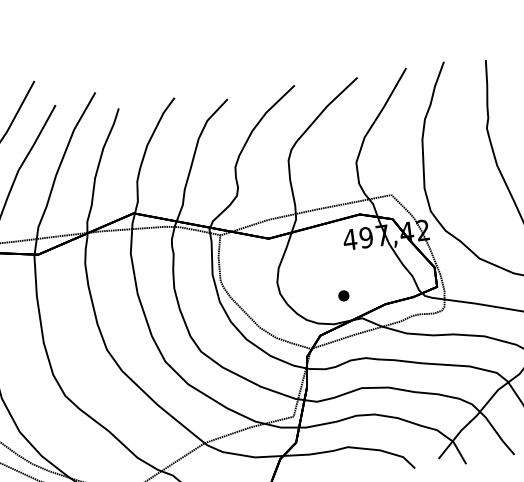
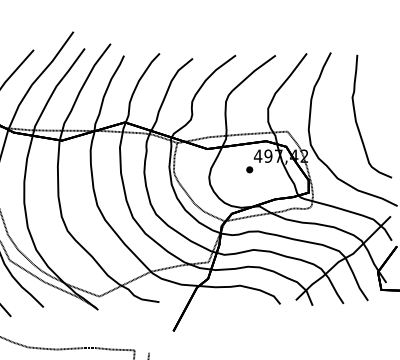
part: (343, 295) -> (249, 169), moved

